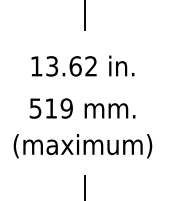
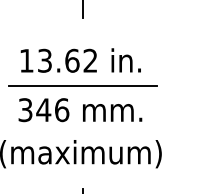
line: (84, 87) -> (82, 85), added
text: (51, 108) -> (44, 110), 519 -> 346

